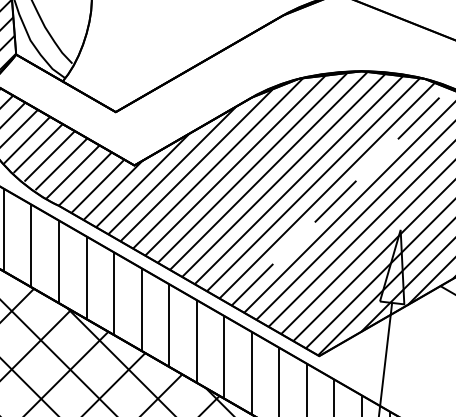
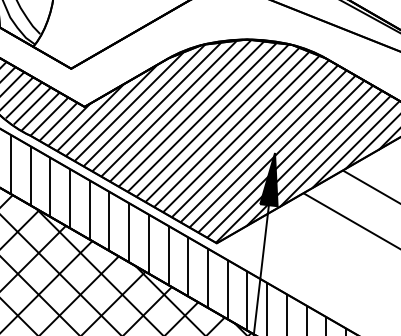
line: (339, 197) -> (231, 129), dashed -> solid
fill: (391, 266) -> (268, 179), added

